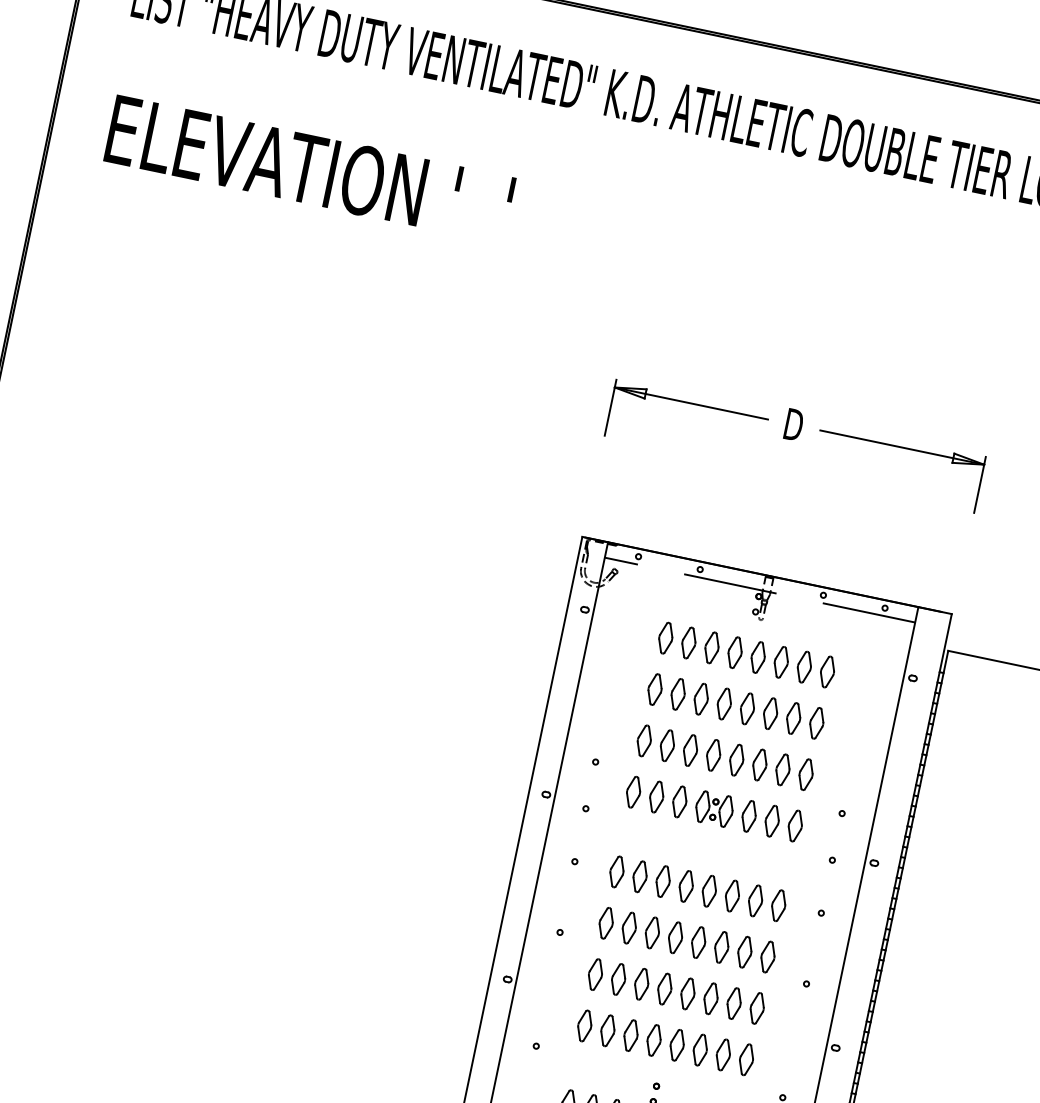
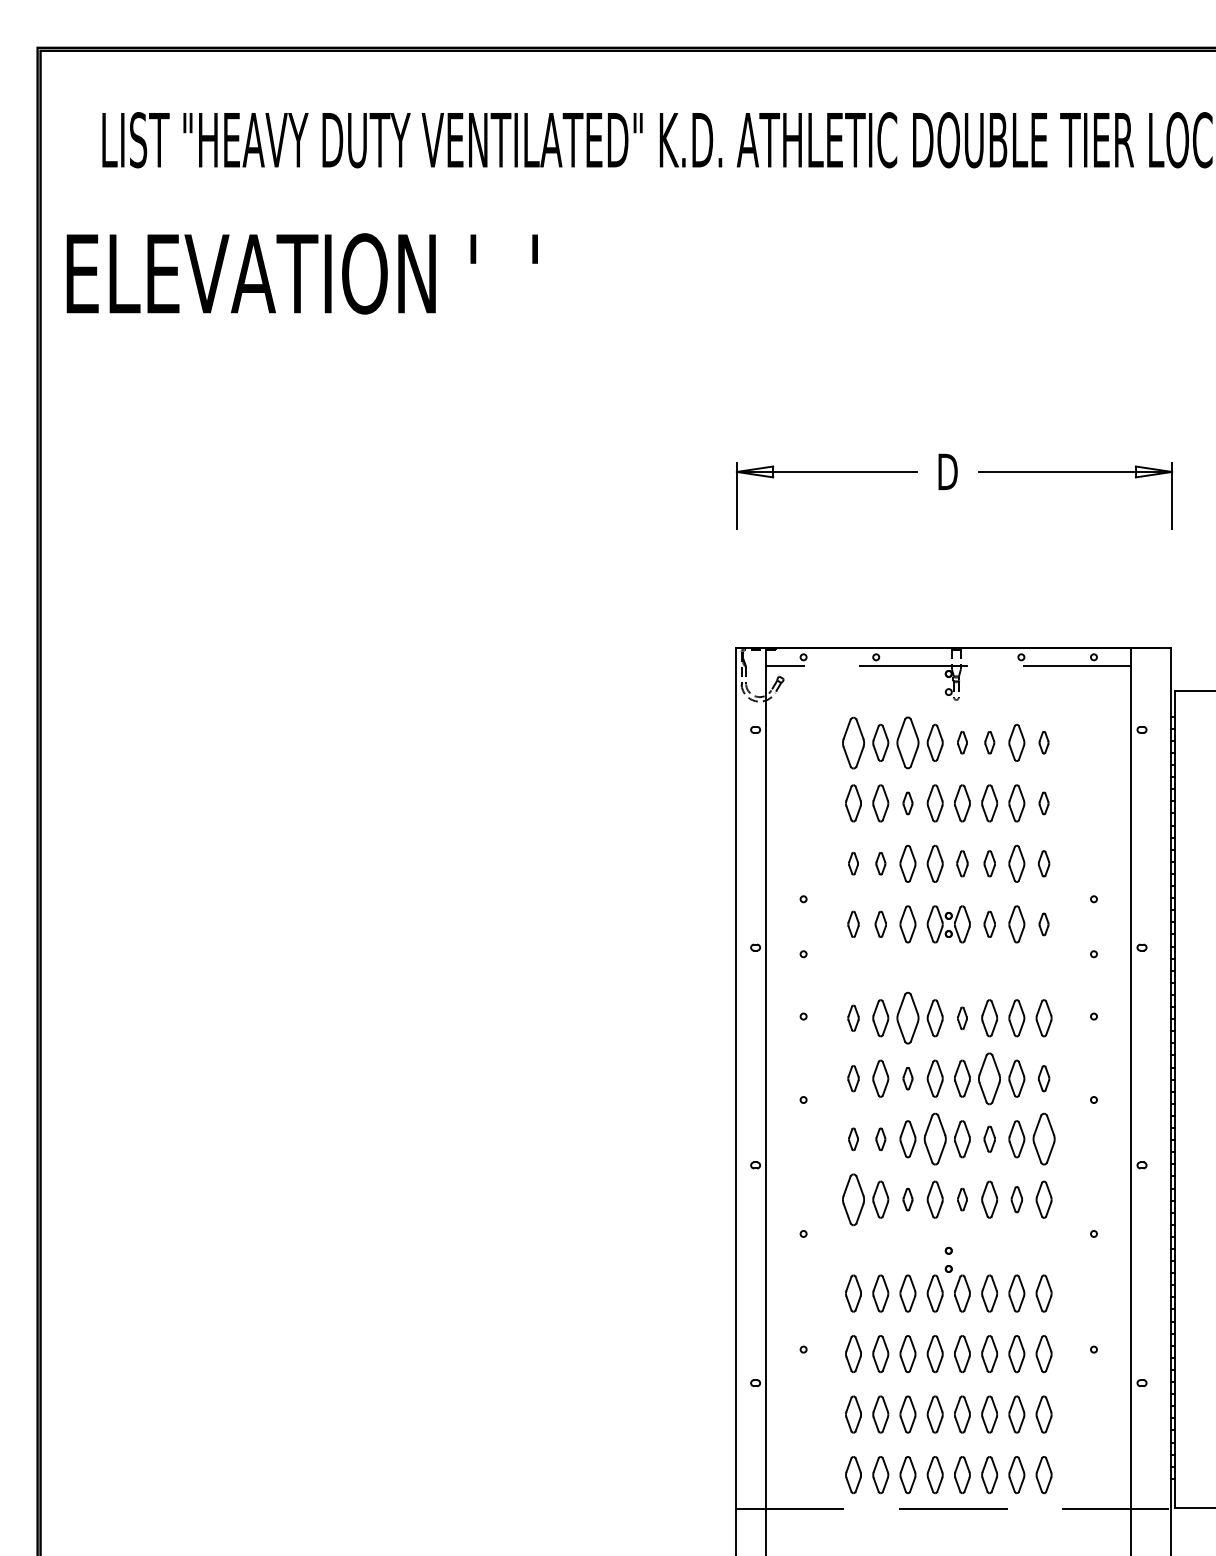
text: (309, 169) -> (301, 273), moved
part: (665, 637) -> (853, 742), size x1.4
part: (711, 647) -> (907, 742), size x1.4
part: (758, 657) -> (962, 742), size x0.6
part: (781, 661) -> (989, 742), size x0.6
part: (827, 671) -> (1043, 742), size x0.6
part: (700, 699) -> (907, 803), size x0.6
part: (816, 723) -> (1043, 803), size x0.6
part: (644, 740) -> (853, 863), size x0.6
part: (667, 745) -> (880, 863), size x0.6
part: (736, 759) -> (962, 863), size x0.7
part: (759, 764) -> (989, 863), size x0.7
part: (805, 774) -> (1043, 863), size x0.7
part: (633, 792) -> (853, 924), size x0.7
part: (656, 797) -> (880, 924), size x0.7
part: (748, 816) -> (989, 924), size x0.7
part: (794, 826) -> (1043, 924), size x0.6
part: (616, 872) -> (853, 1018), size x0.7
part: (662, 881) -> (907, 1018), size x1.4
part: (709, 891) -> (962, 1018), size x0.6
part: (606, 923) -> (853, 1078), size x0.7
part: (652, 932) -> (907, 1078), size x0.6
part: (721, 947) -> (989, 1078), size x1.4
part: (767, 956) -> (1043, 1078), size x0.7
part: (595, 974) -> (853, 1139), size x0.6
part: (618, 979) -> (880, 1139), size x0.6
part: (664, 989) -> (934, 1139), size x1.4
part: (710, 998) -> (989, 1139), size x0.7
part: (756, 1008) -> (1043, 1139), size x1.4
part: (584, 1025) -> (853, 1199), size x1.4
part: (630, 1035) -> (907, 1199), size x0.6
part: (677, 1045) -> (962, 1199), size x0.6
part: (723, 1054) -> (1016, 1199), size x0.7

